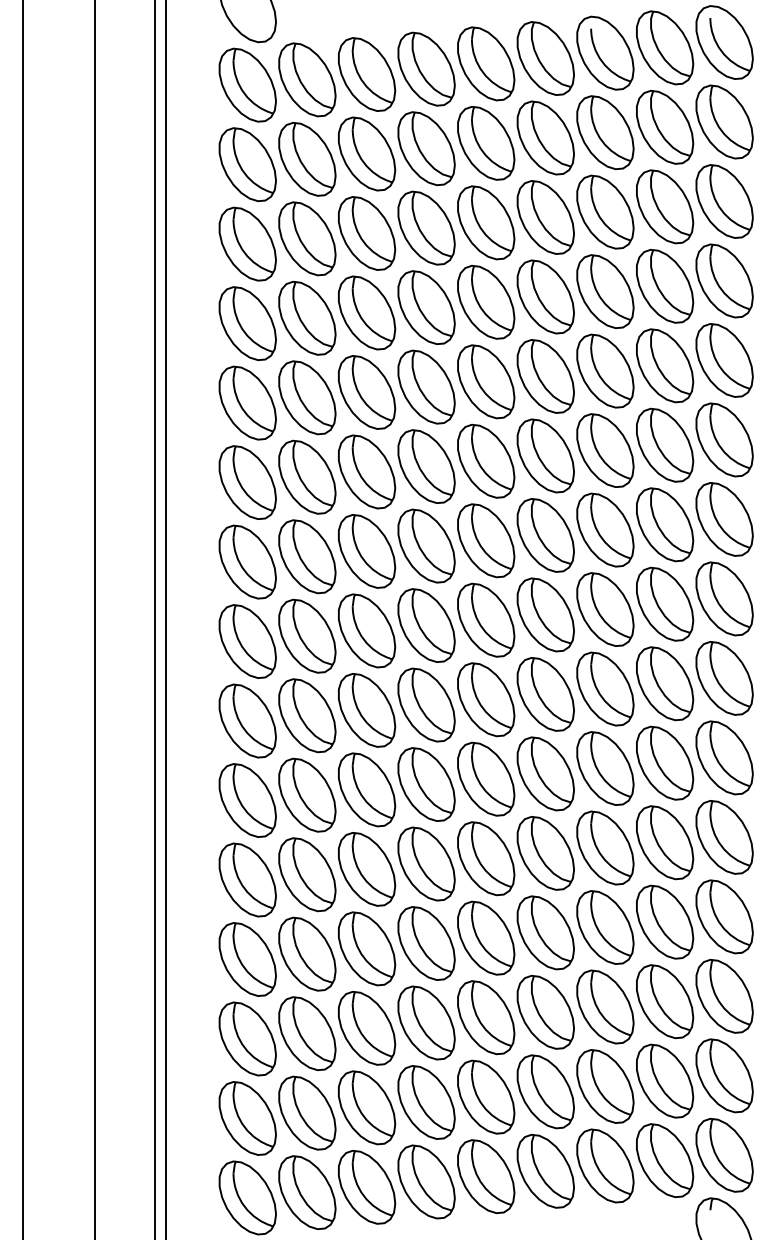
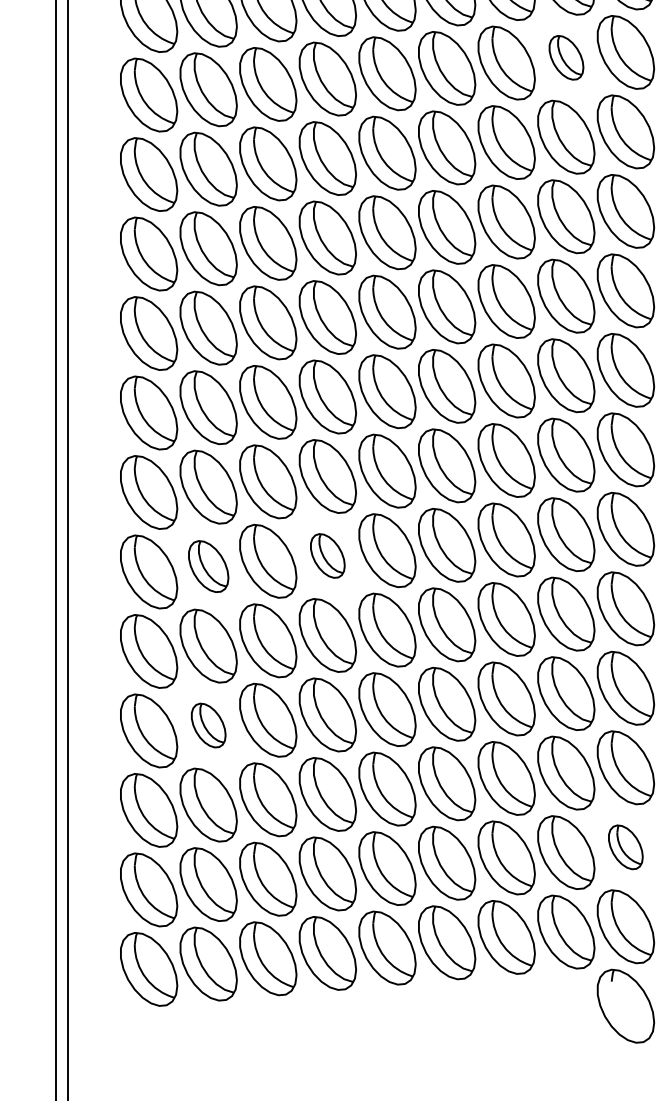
part: (665, 286) -> (566, 57), size x0.6
part: (426, 784) -> (327, 555), size x0.6
part: (307, 794) -> (208, 565), size x0.7
part: (307, 953) -> (208, 724), size x0.6
part: (724, 1075) -> (625, 846), size x0.6

